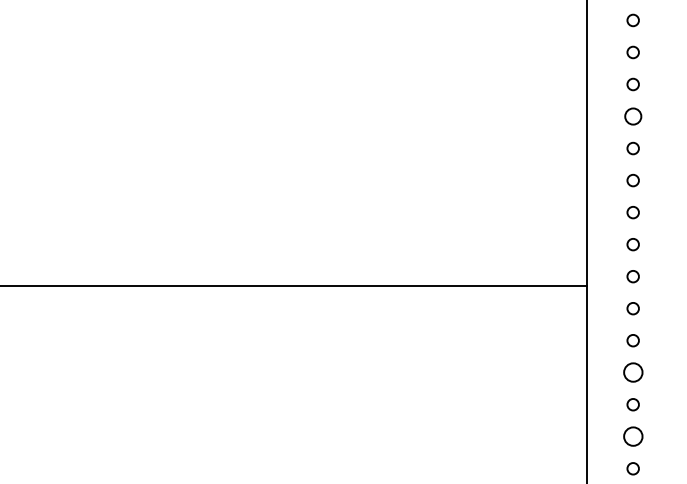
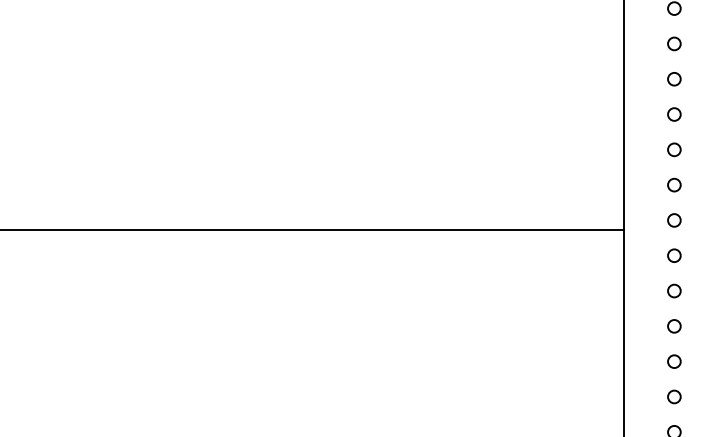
circle: (632, 116) -> (673, 43), size x0.71
circle: (632, 372) -> (673, 326), size x0.62
circle: (632, 436) -> (673, 396), size x0.62

